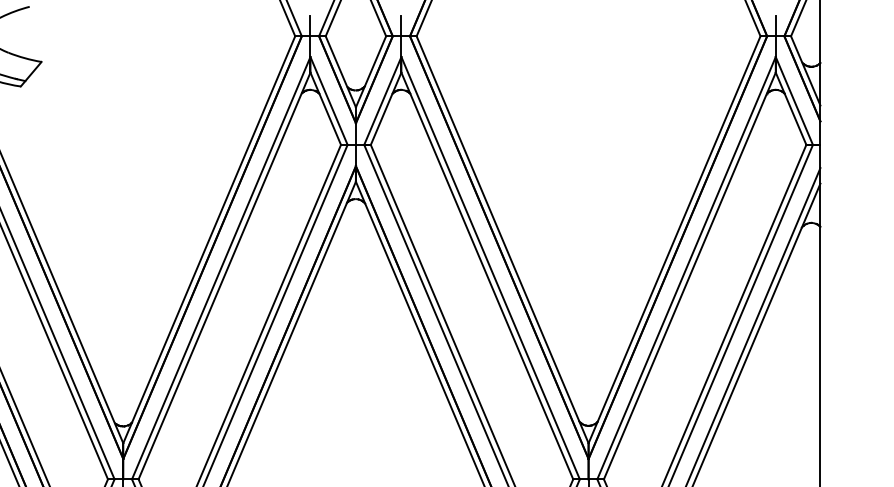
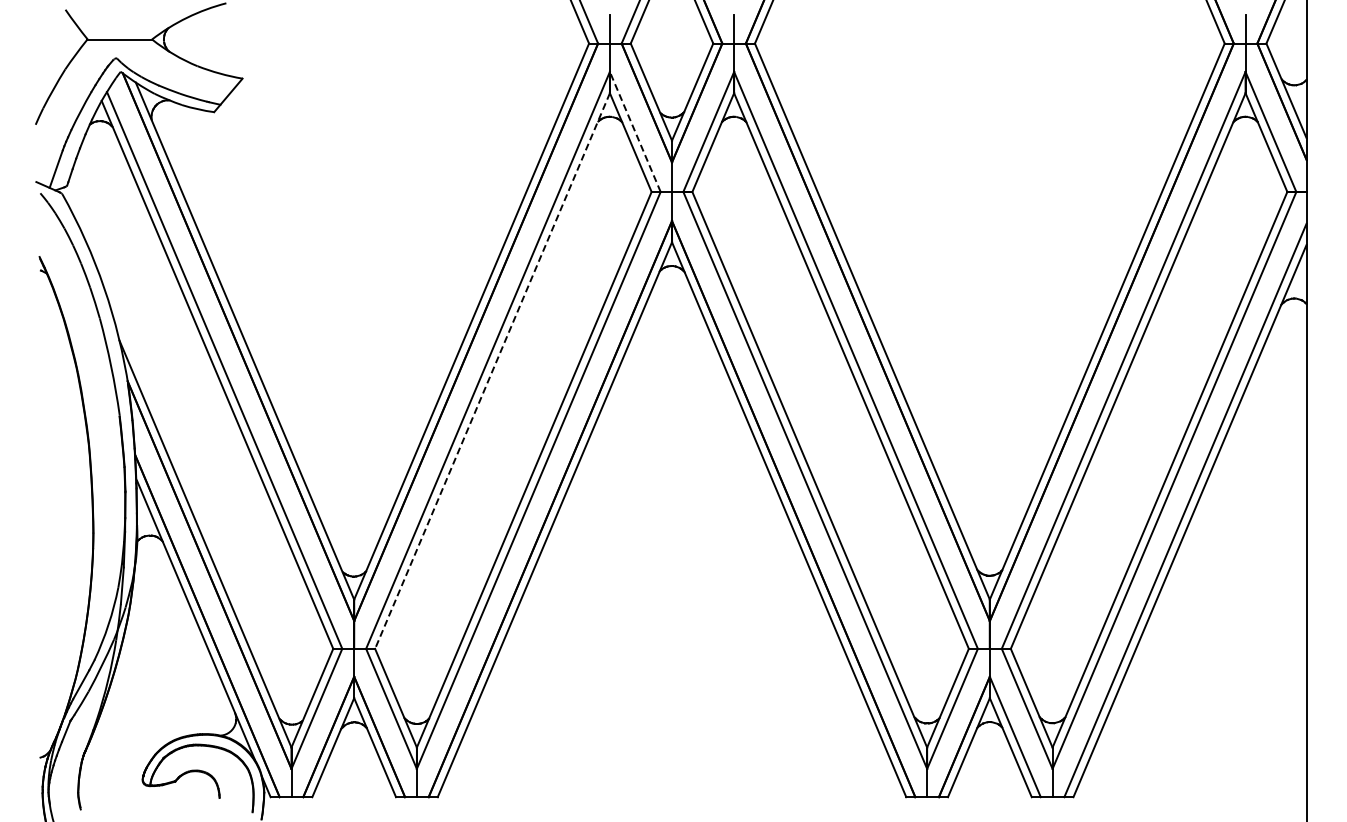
line: (329, 100) -> (635, 131), solid -> dashed
line: (224, 276) -> (492, 371), solid -> dashed

